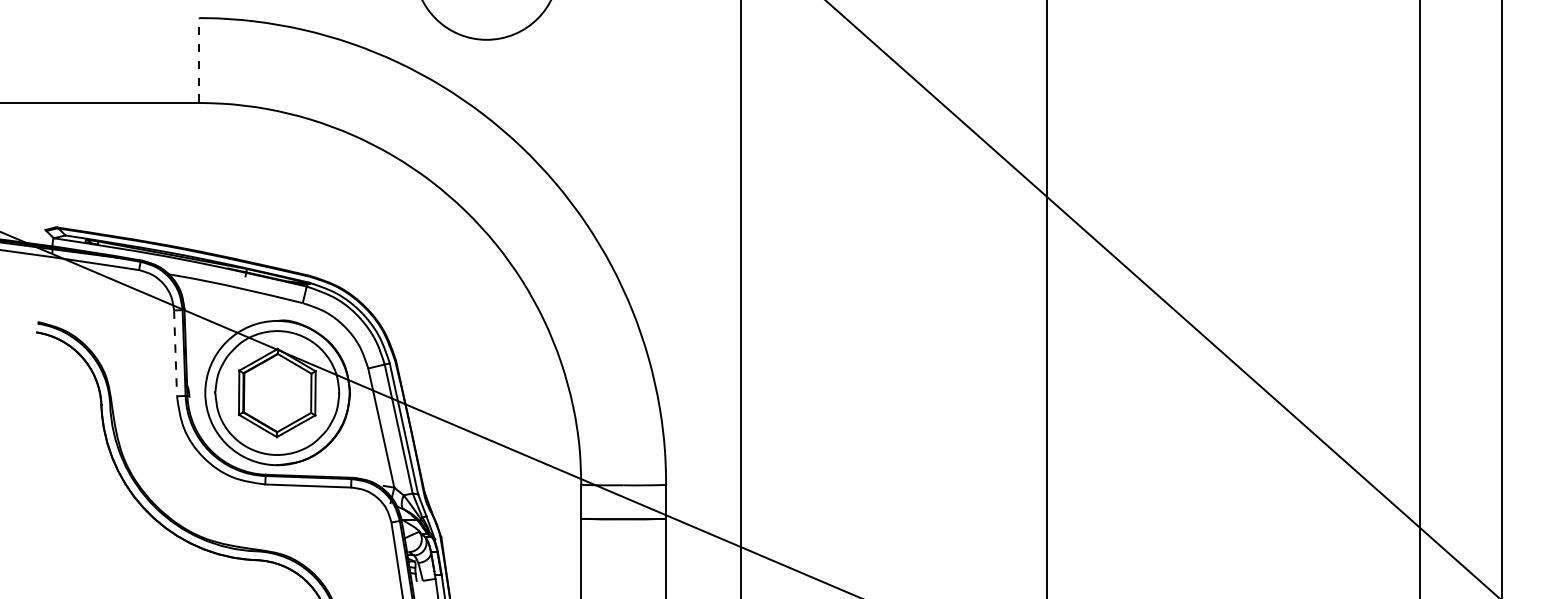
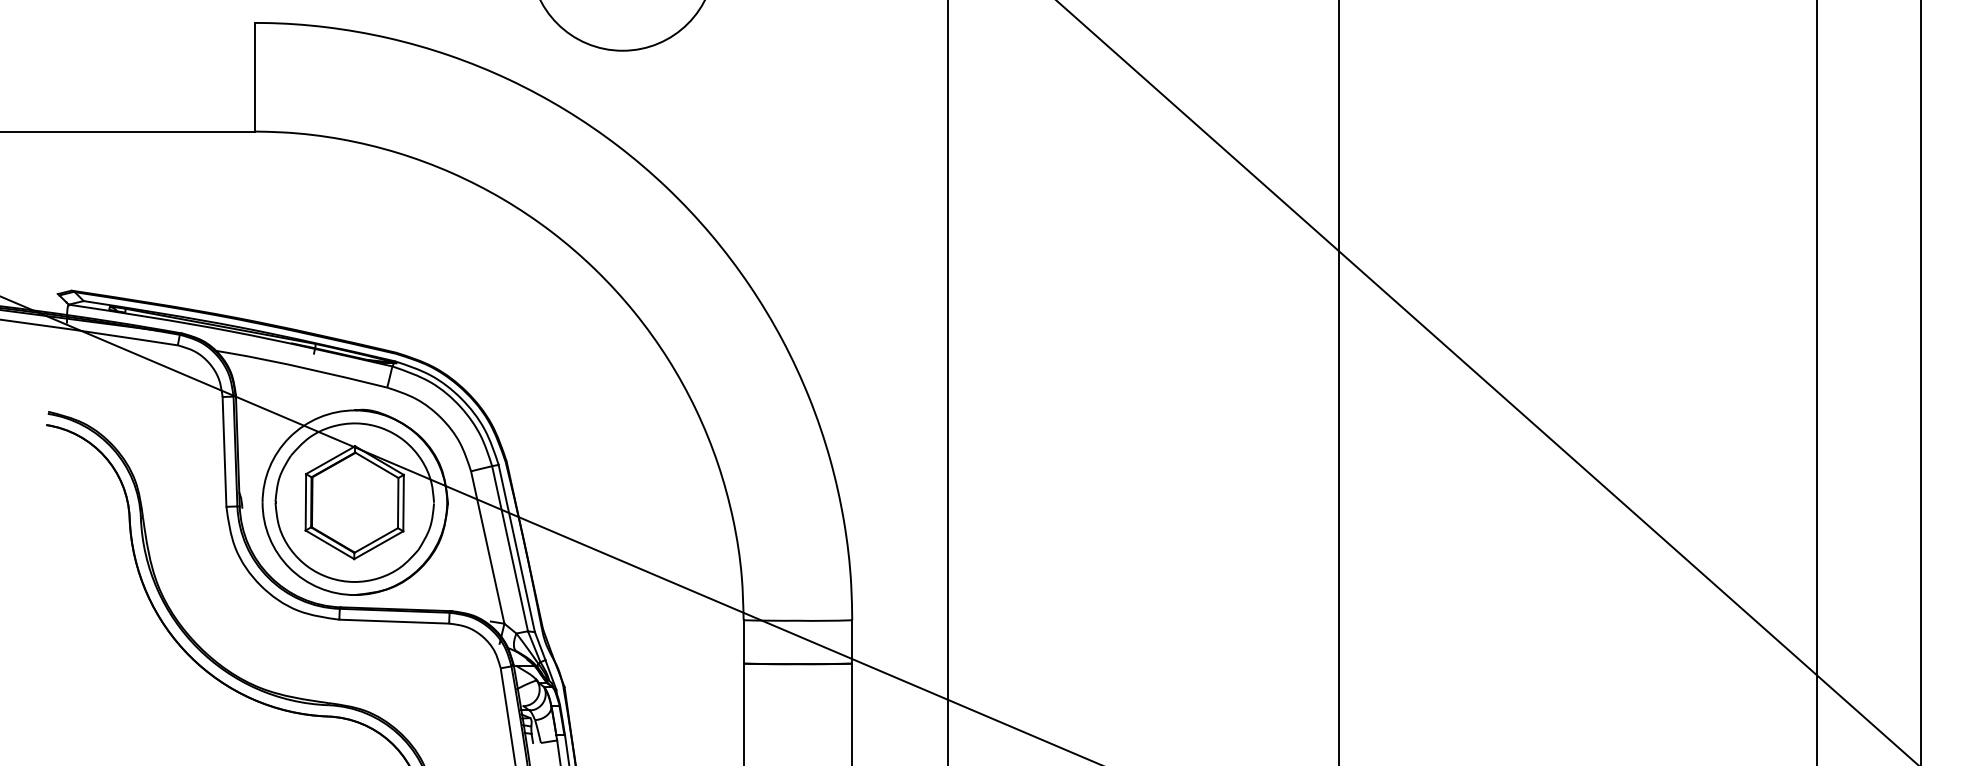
line: (199, 60) -> (255, 77), dashed -> solid
line: (175, 353) -> (224, 452), dashed -> solid

